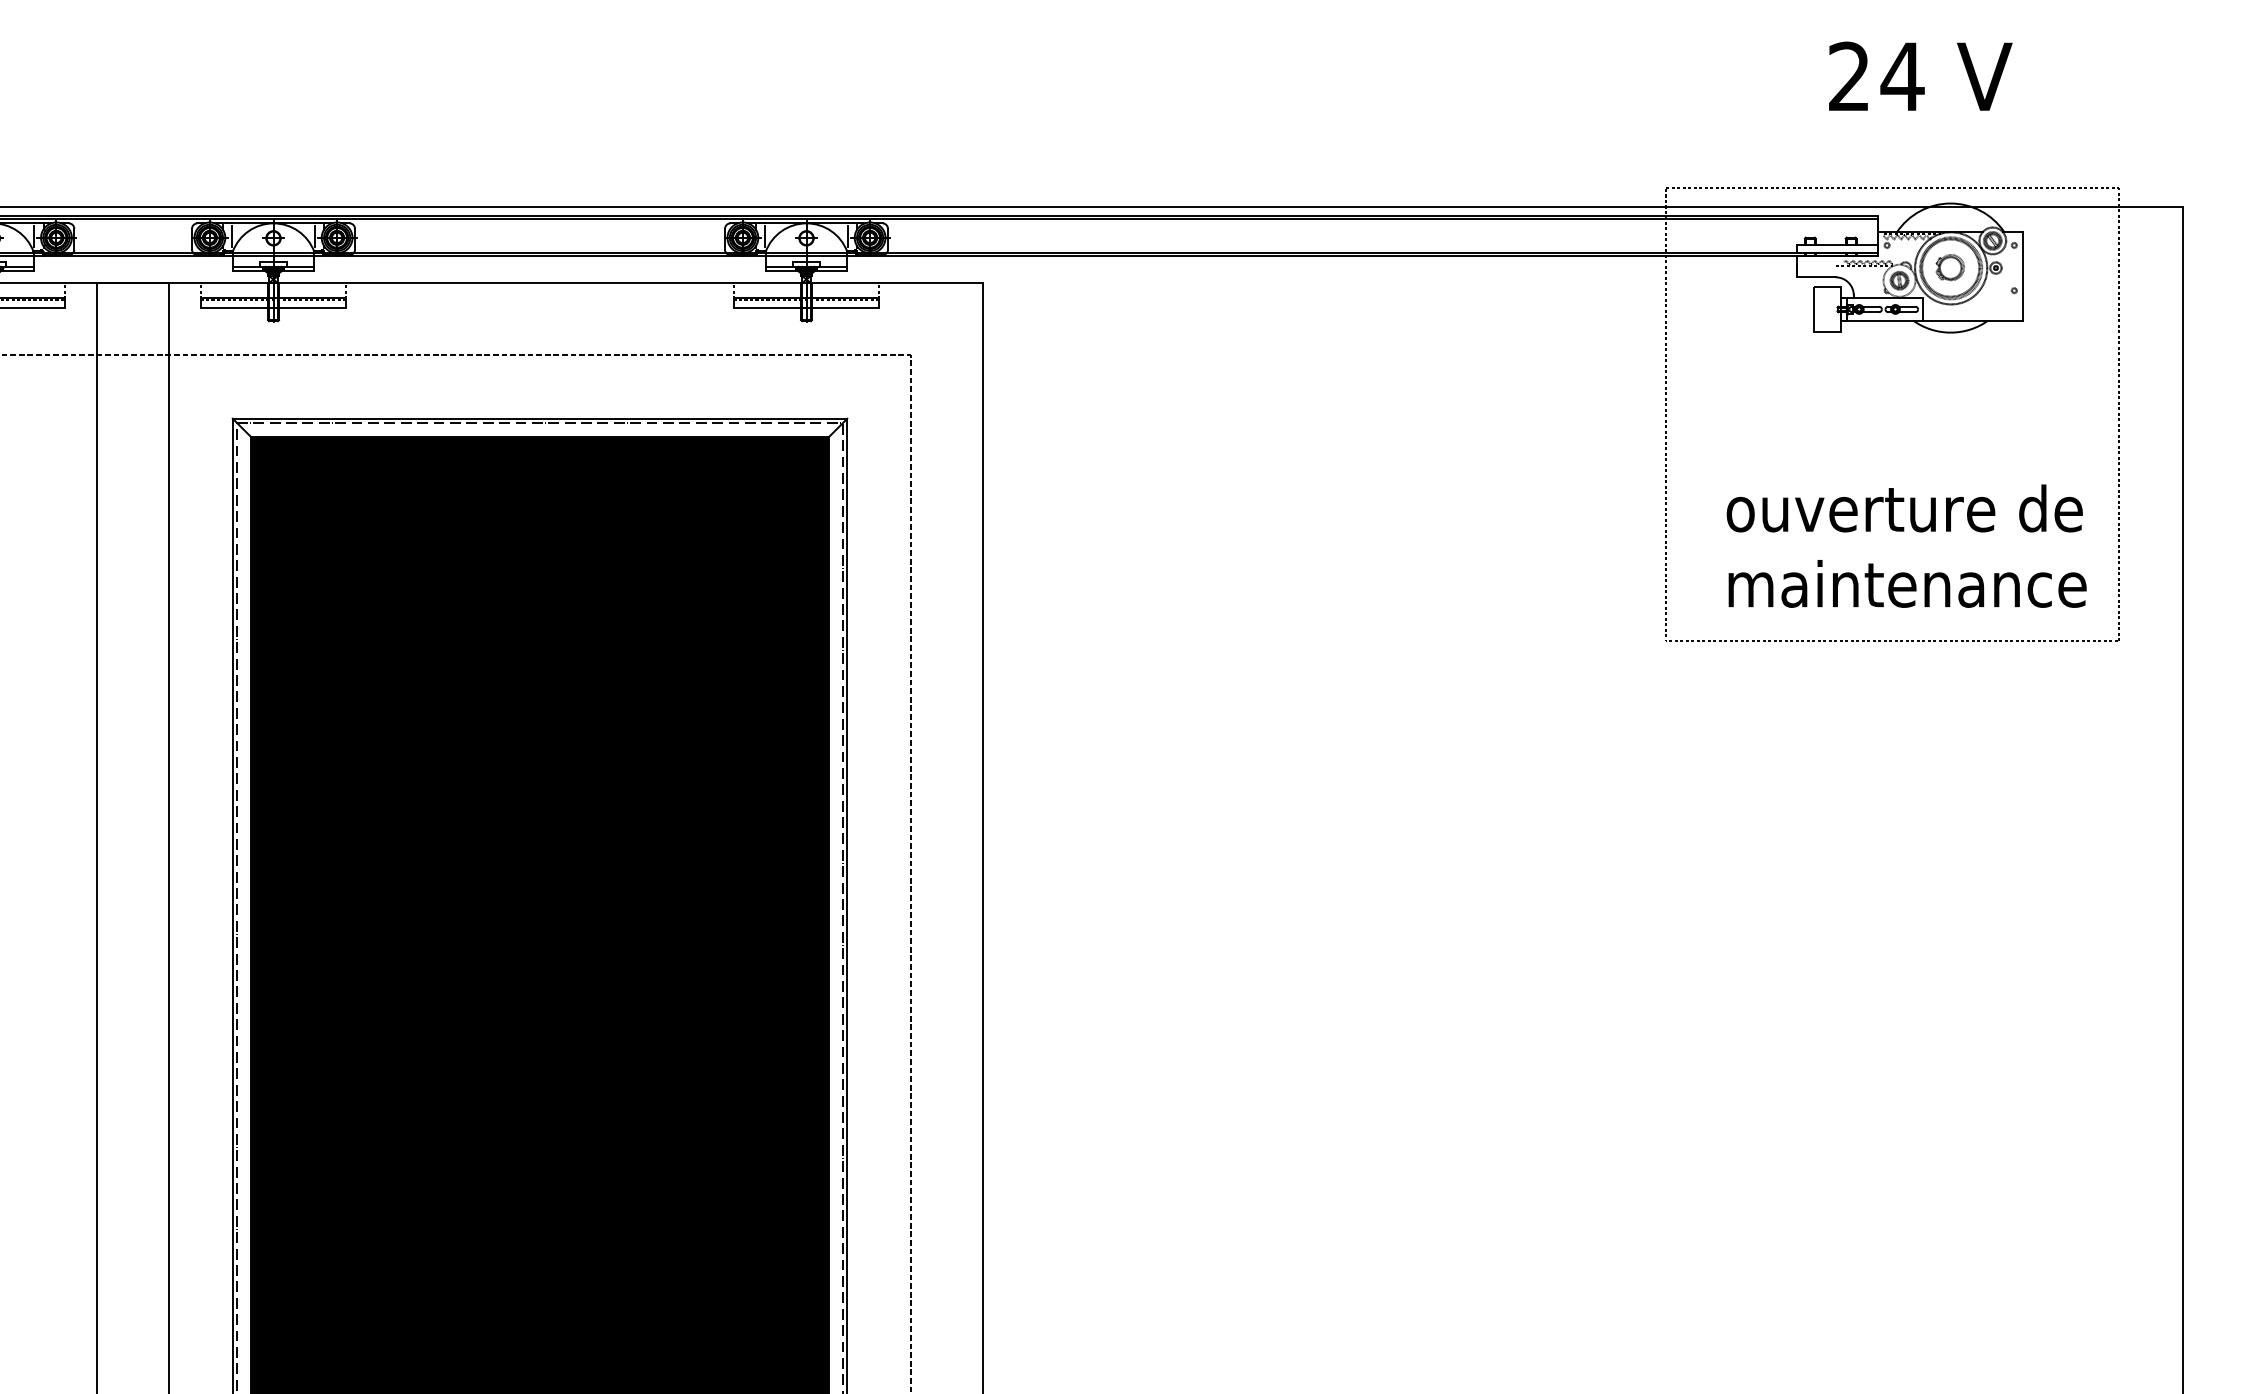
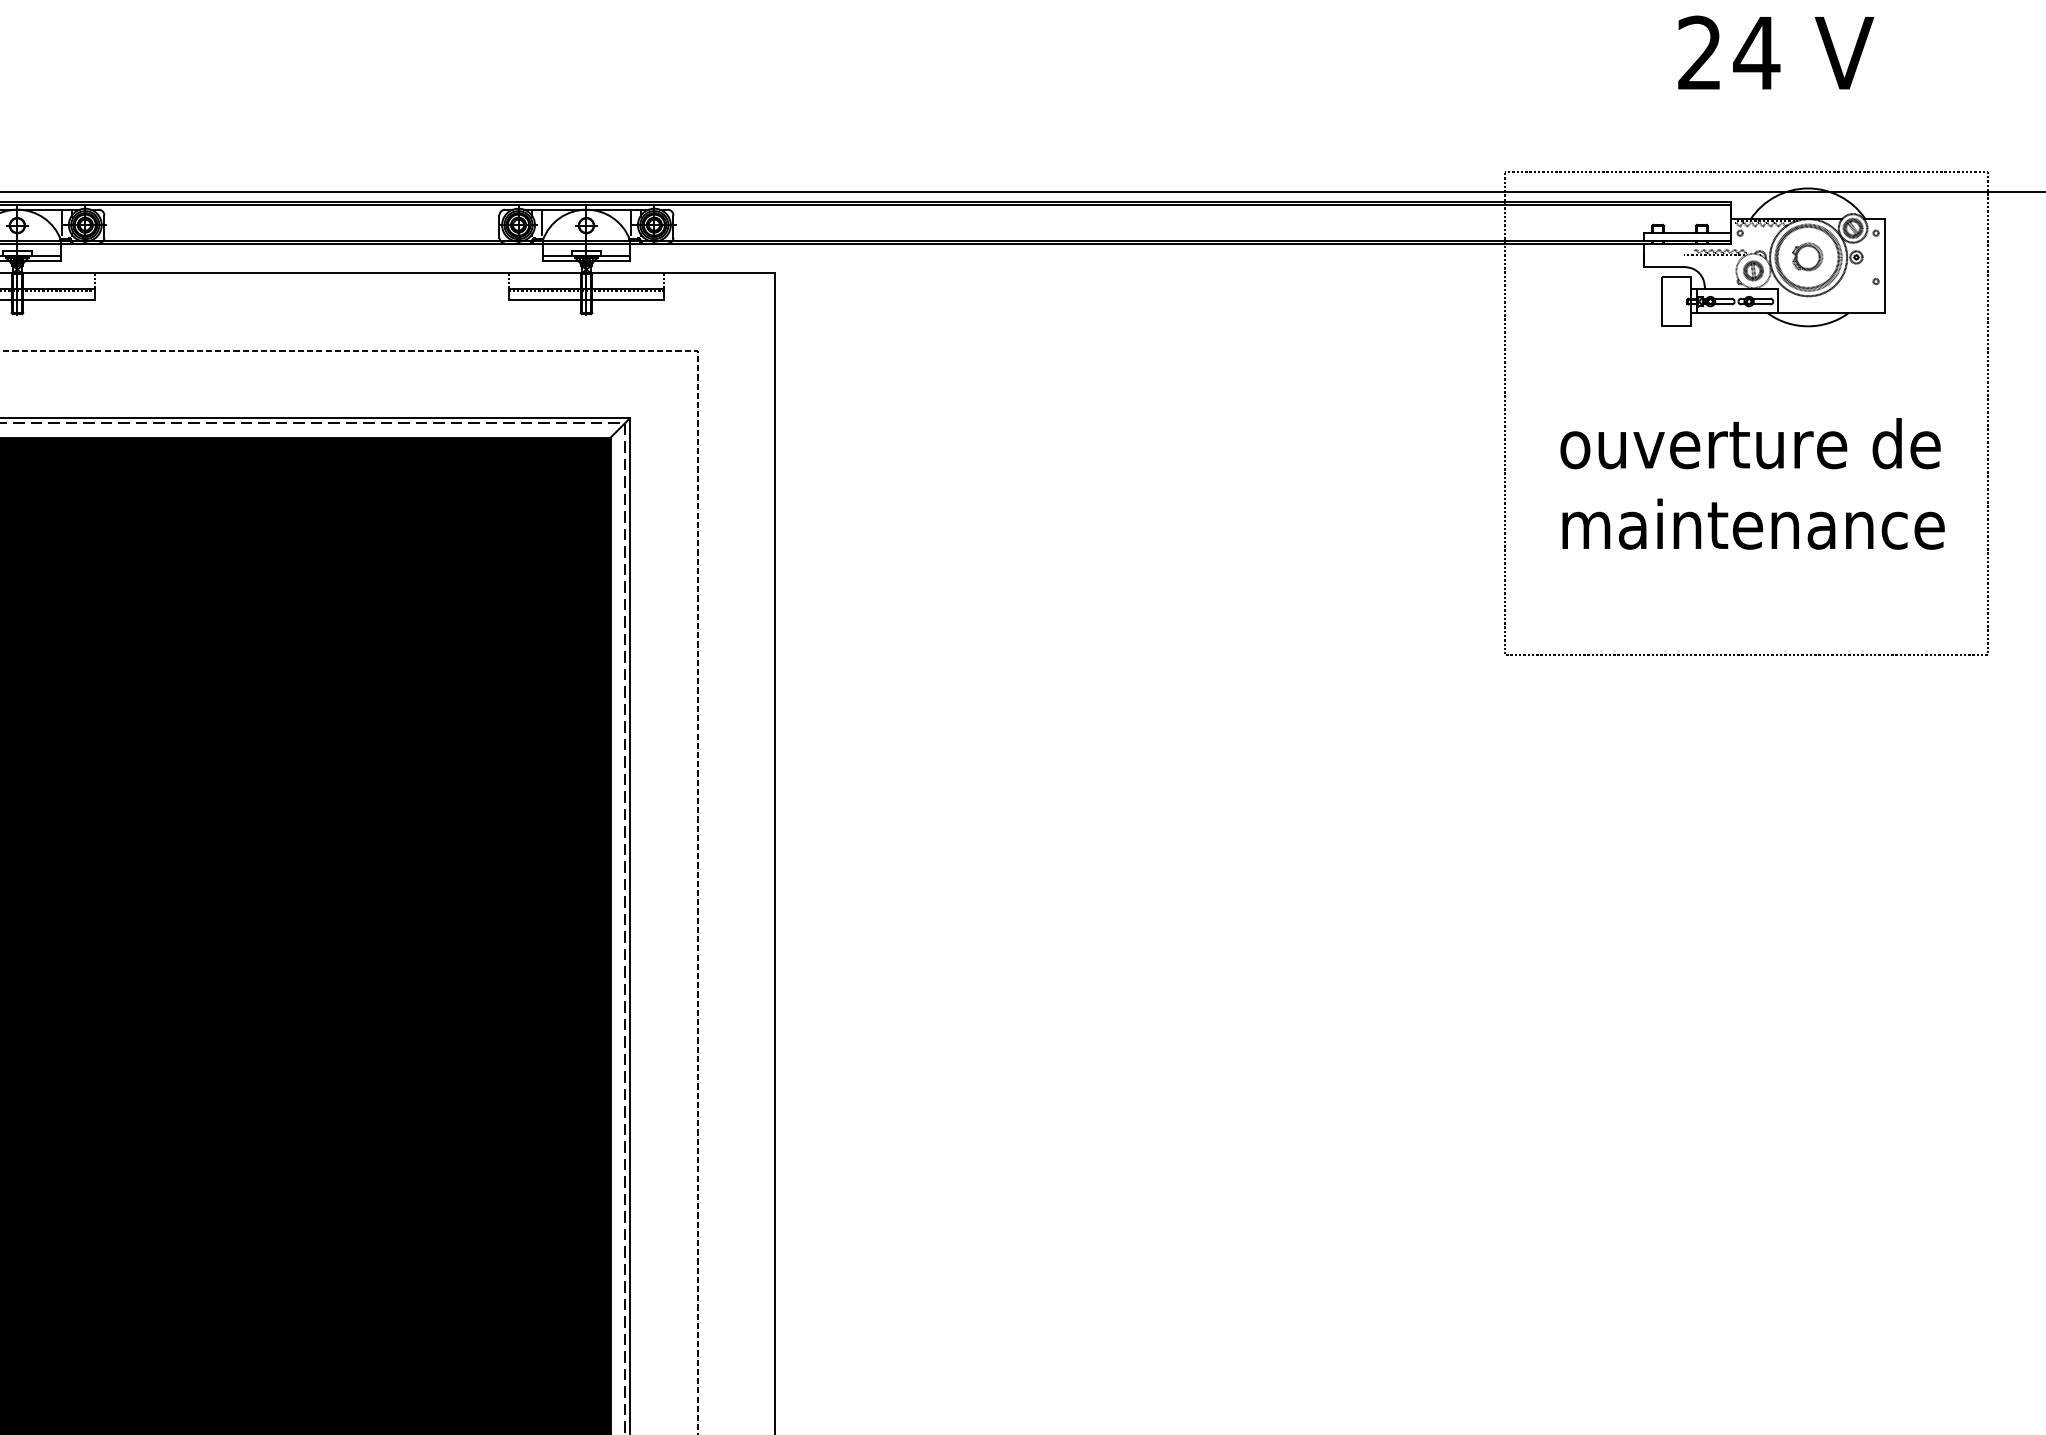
text: (1906, 545) -> (1752, 483), moved

